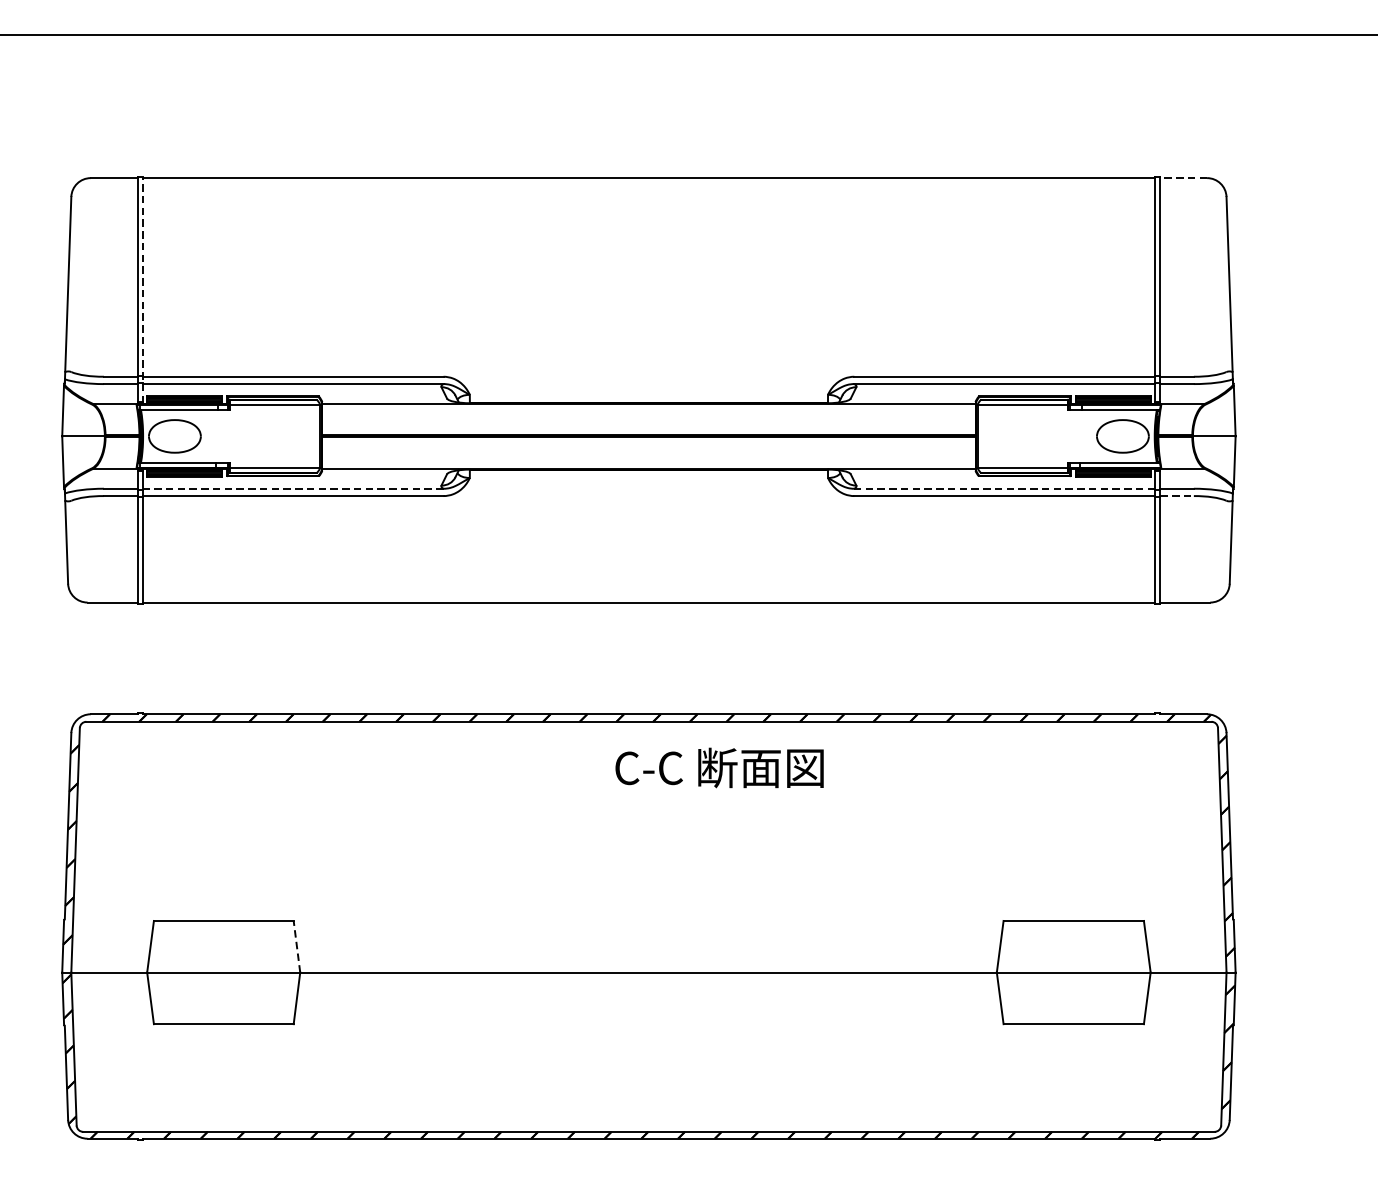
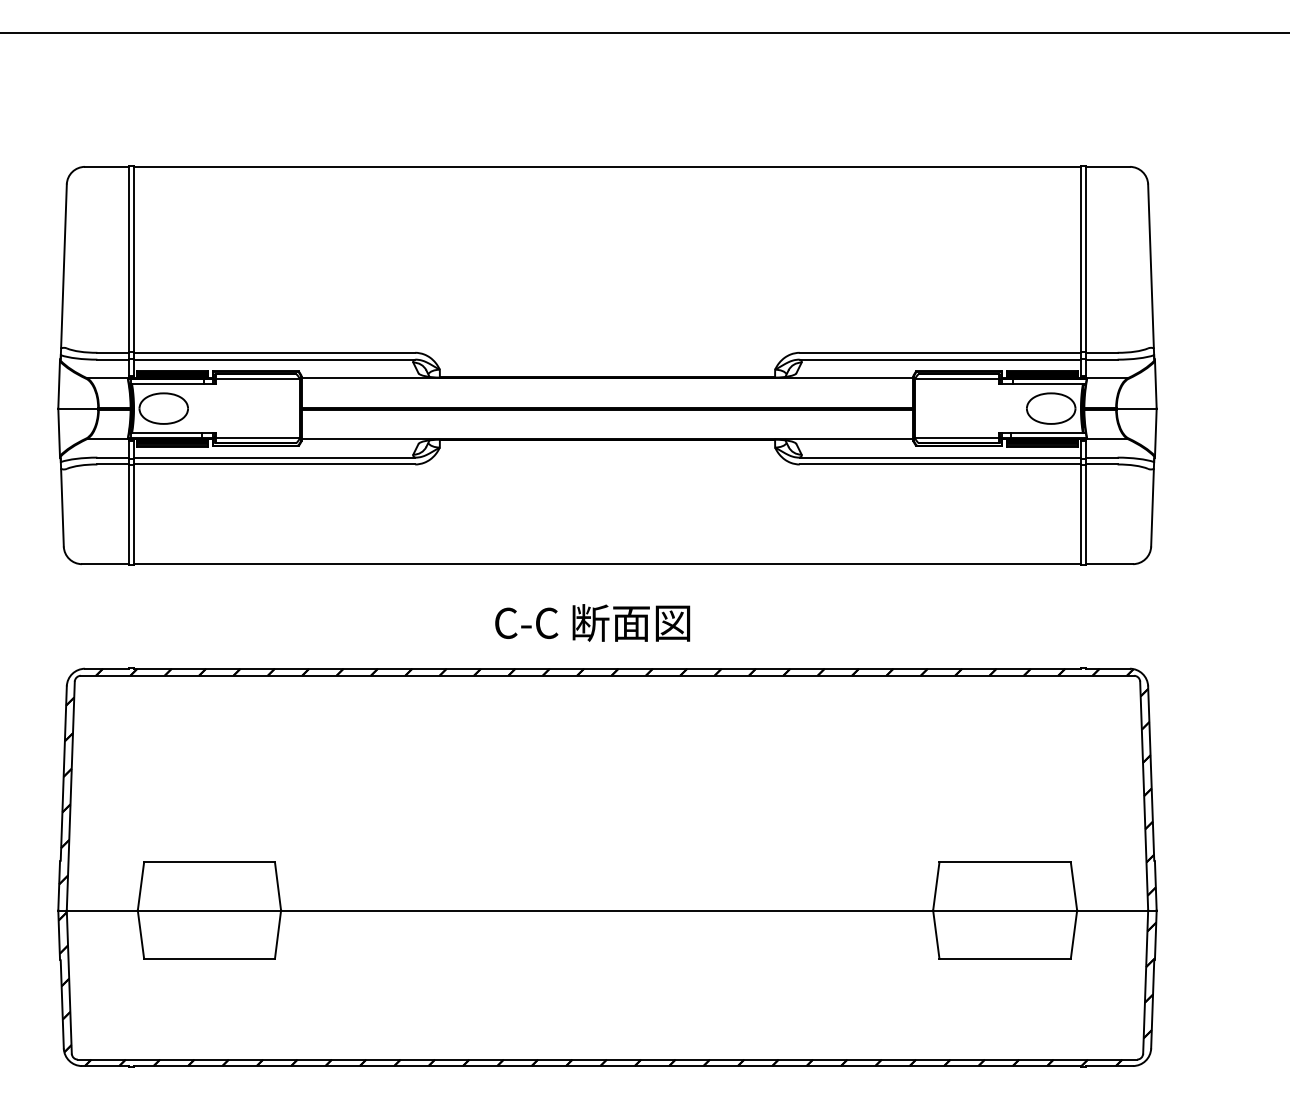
line: (1184, 177) -> (1108, 166), dashed -> solid
line: (142, 289) -> (133, 271), dashed -> solid
line: (293, 488) -> (274, 457), dashed -> solid
line: (1004, 488) -> (940, 457), dashed -> solid
line: (1176, 496) -> (1101, 464), dashed -> solid
text: (719, 767) -> (592, 622), moved
line: (296, 945) -> (277, 885), dashed -> solid

